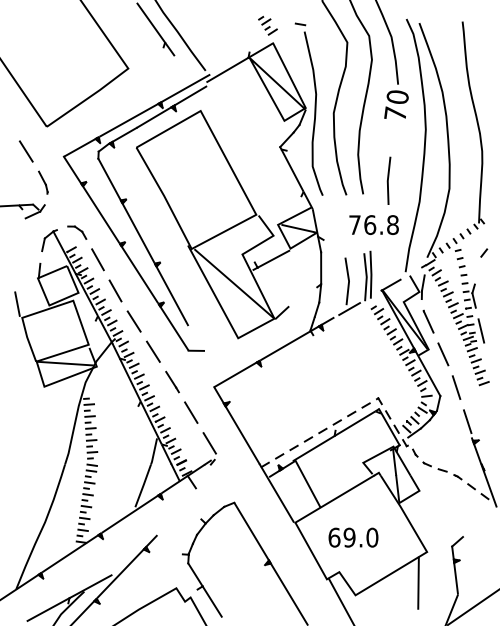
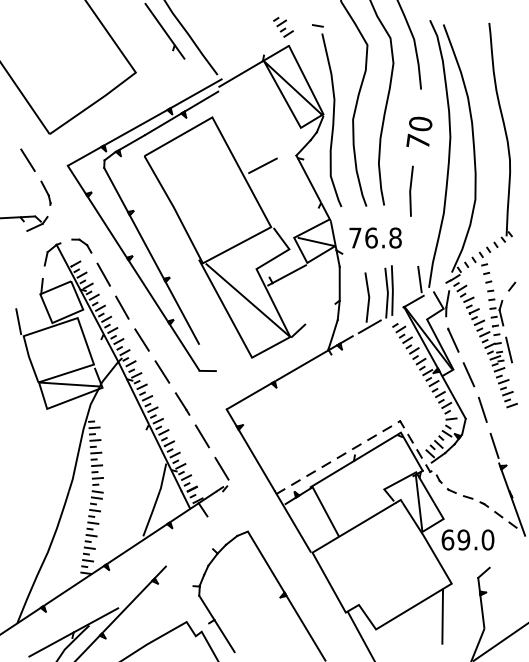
text: (396, 104) -> (419, 131), moved
line: (248, 156) -> (262, 165), added
text: (373, 224) -> (374, 237), moved
line: (484, 252) -> (512, 286), moved
line: (396, 264) -> (419, 279), added
text: (353, 537) -> (468, 539), moved

